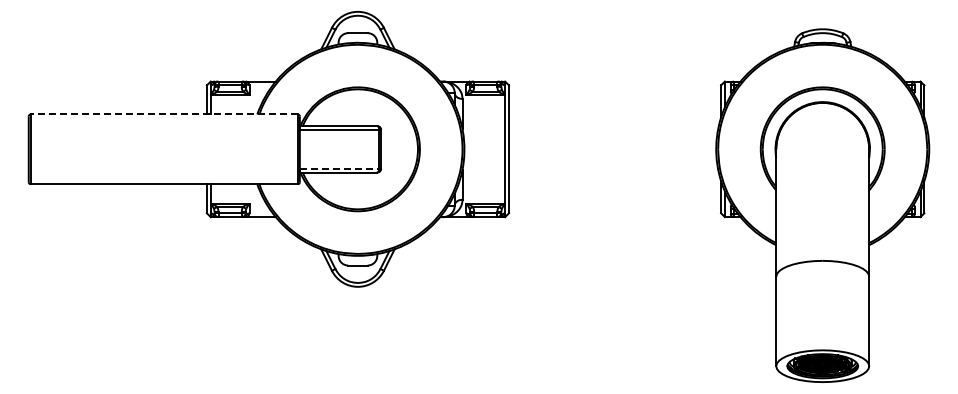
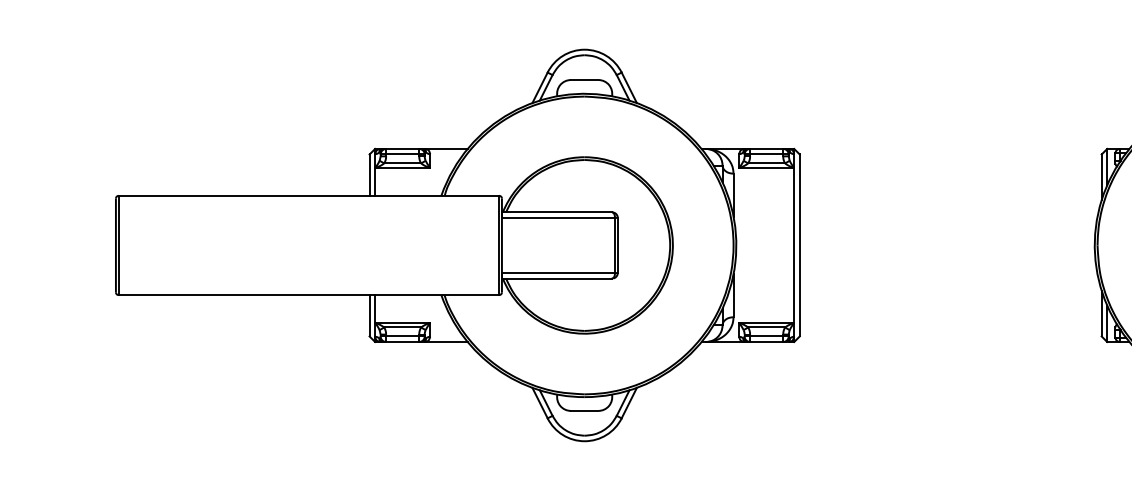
line: (164, 114) -> (309, 195), dashed -> solid
line: (339, 168) -> (558, 272), dashed -> solid

